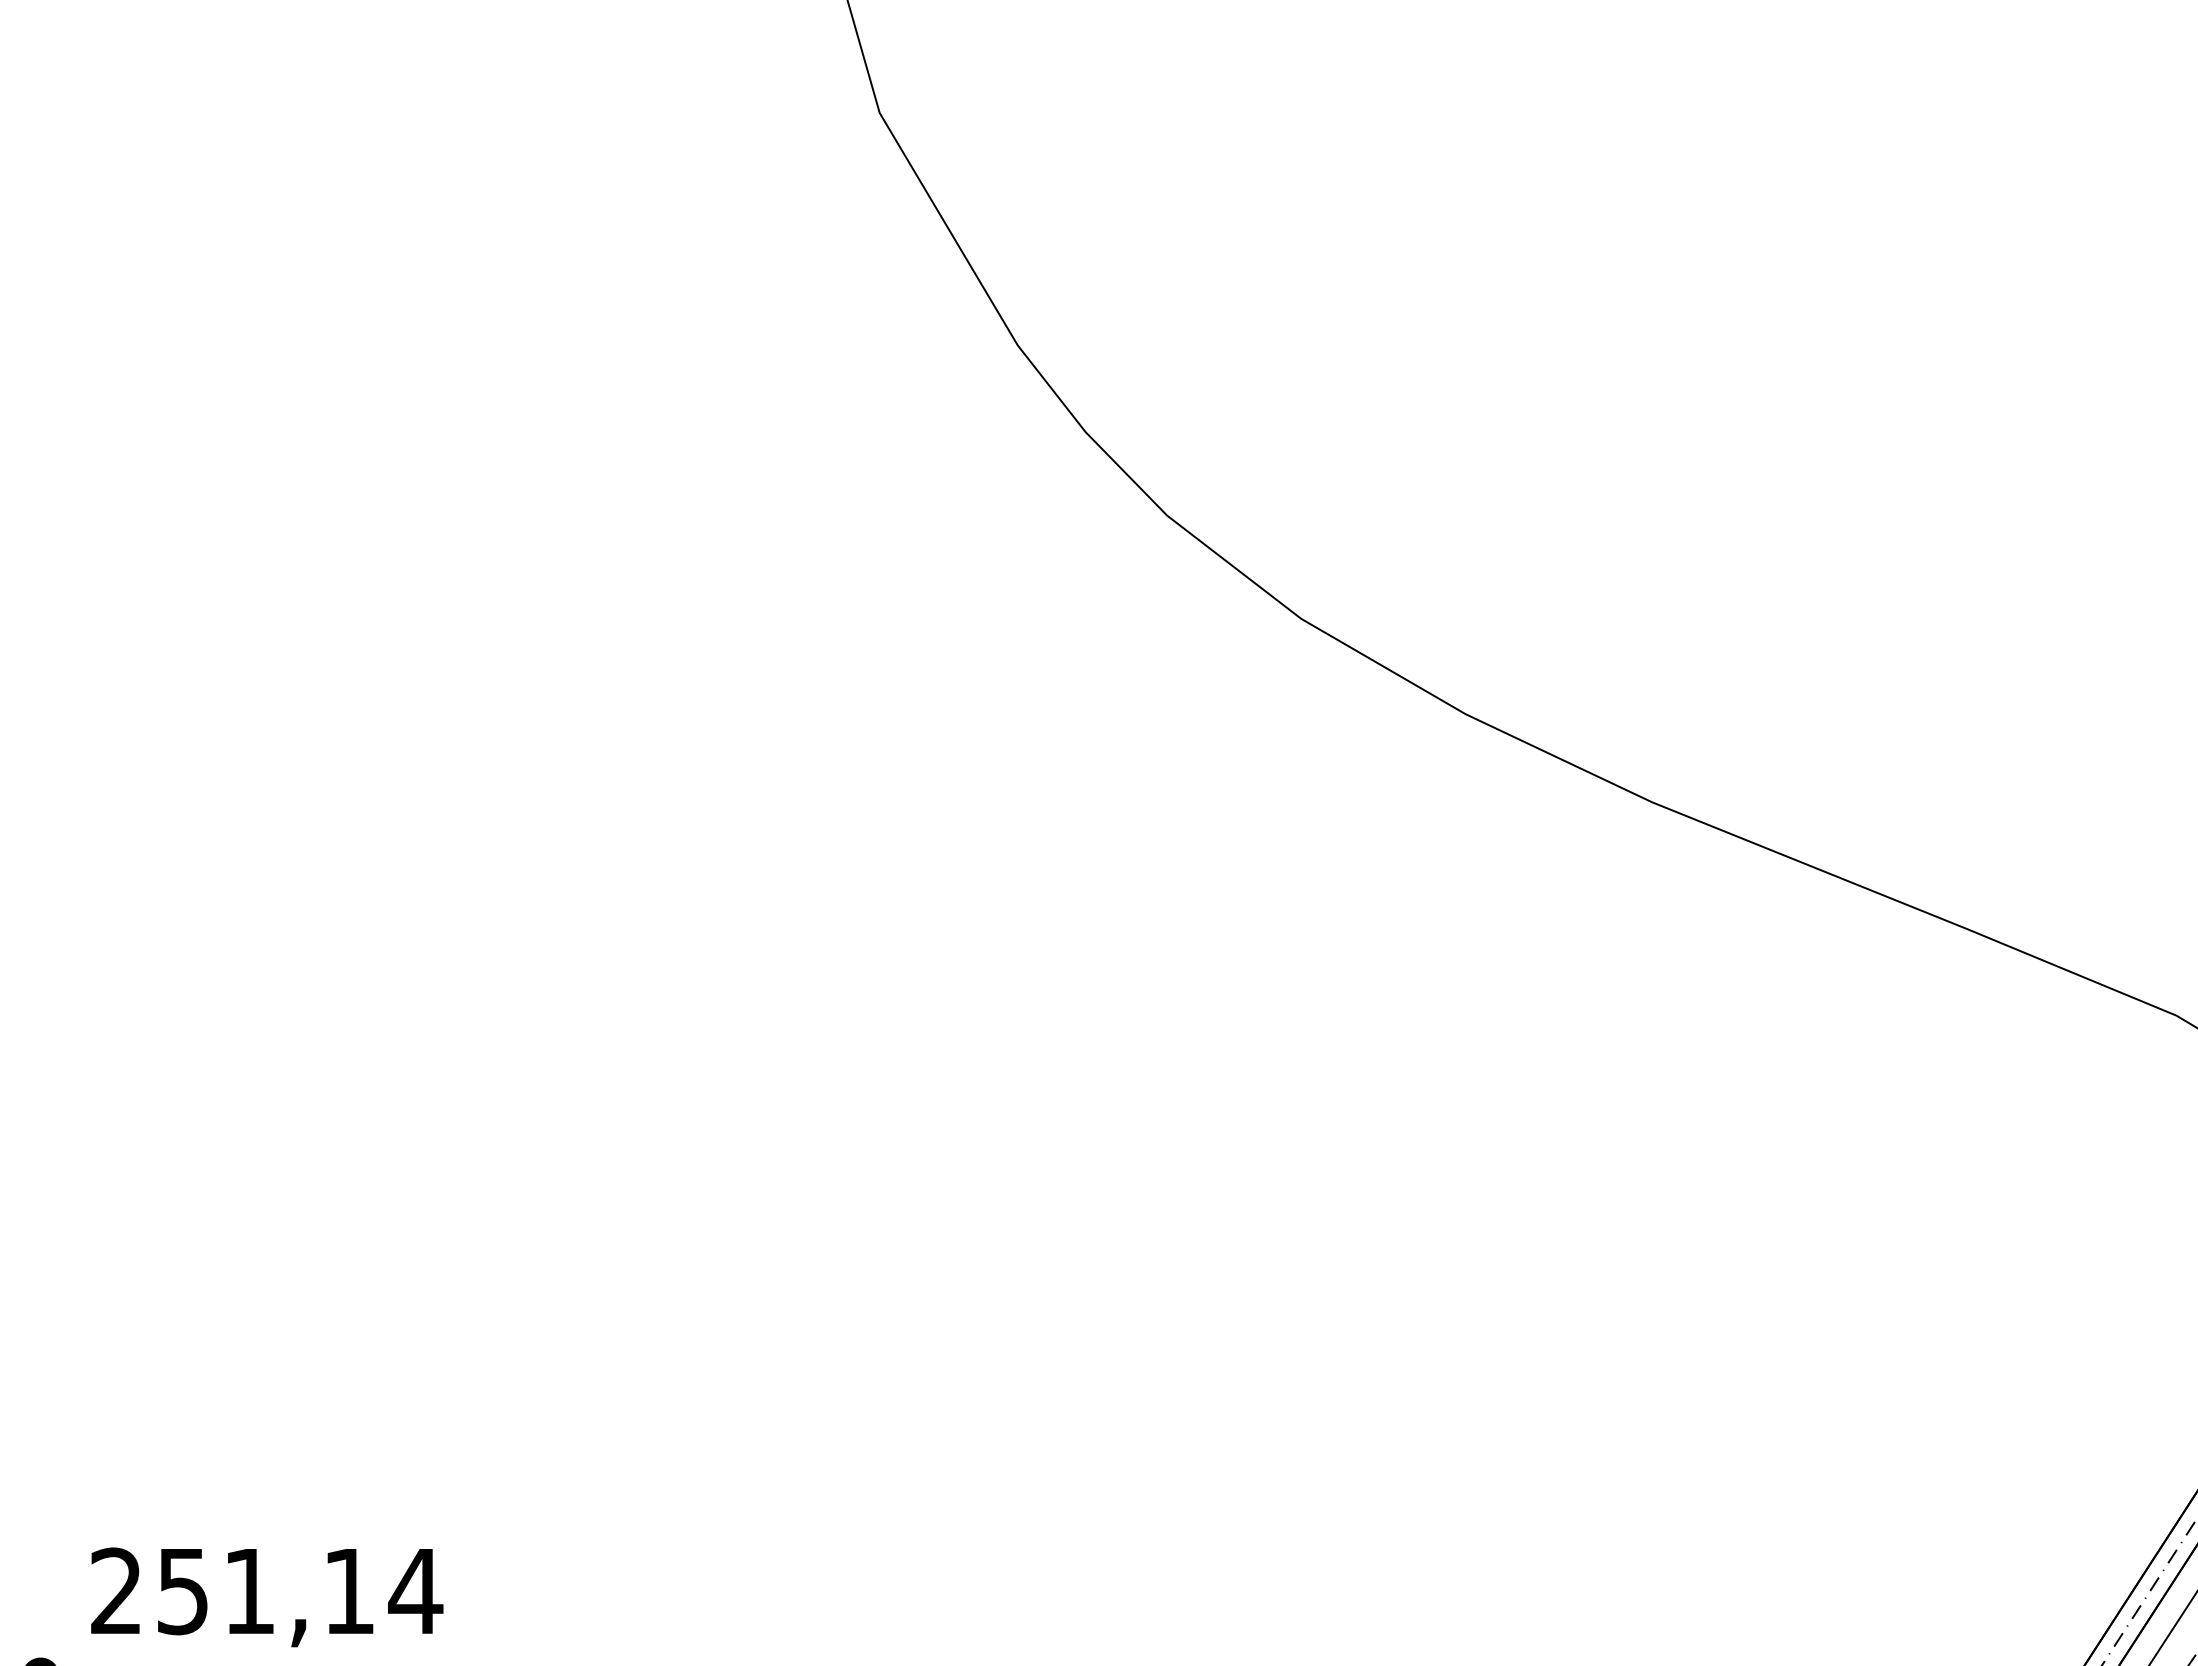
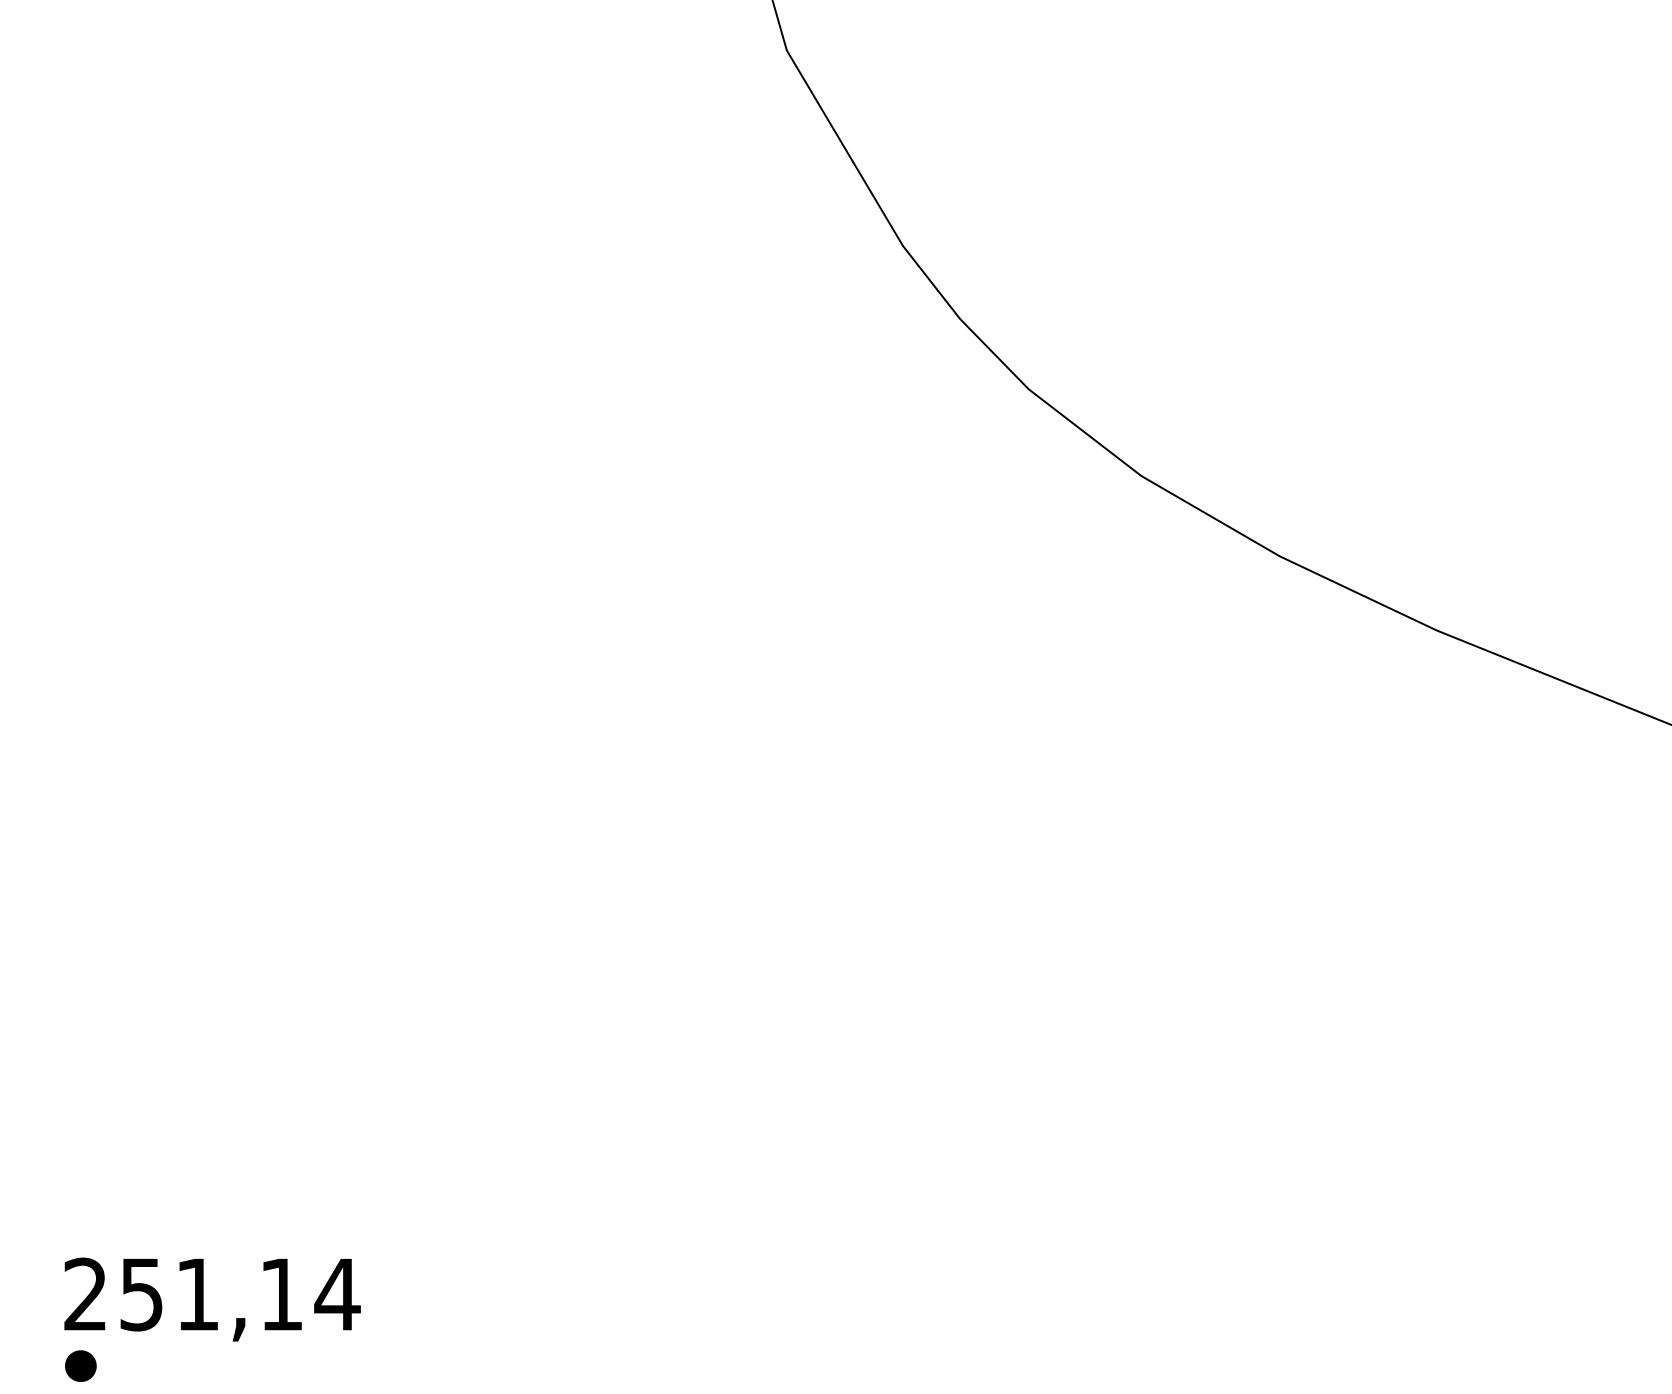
text: (267, 1597) -> (212, 1299), moved

